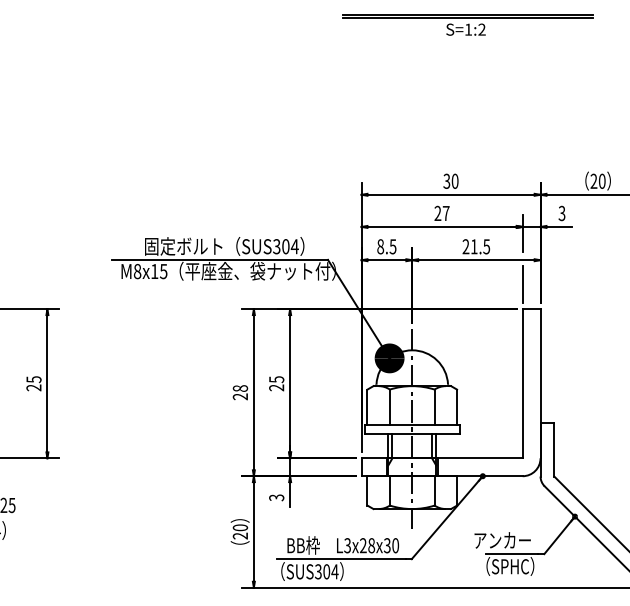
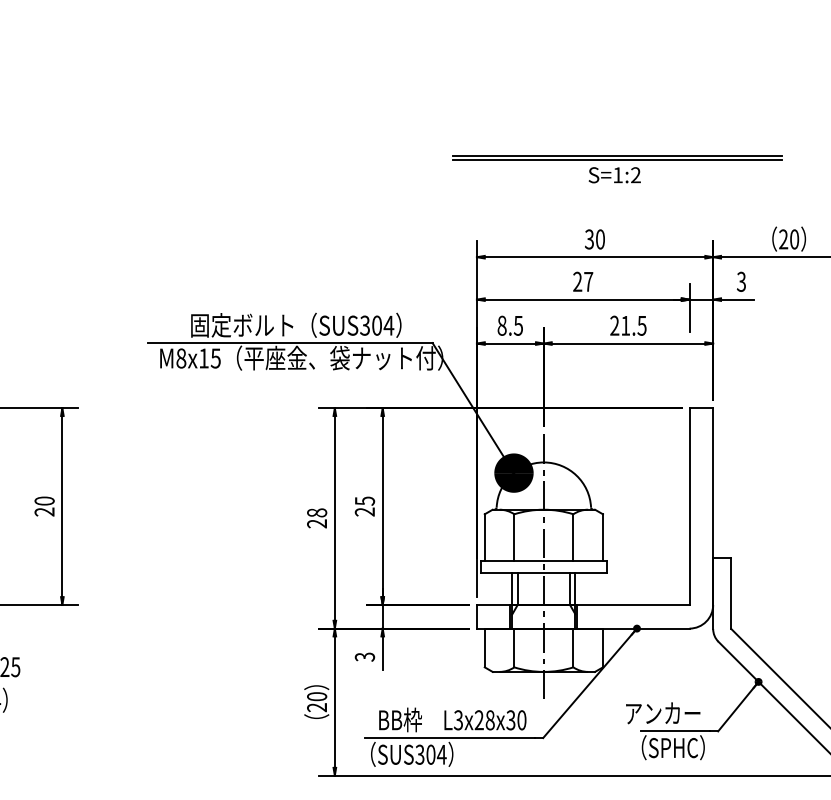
part: (467, 24) -> (616, 168), moved
line: (522, 284) -> (689, 375), removed
text: (33, 379) -> (44, 500), 25 -> 20

